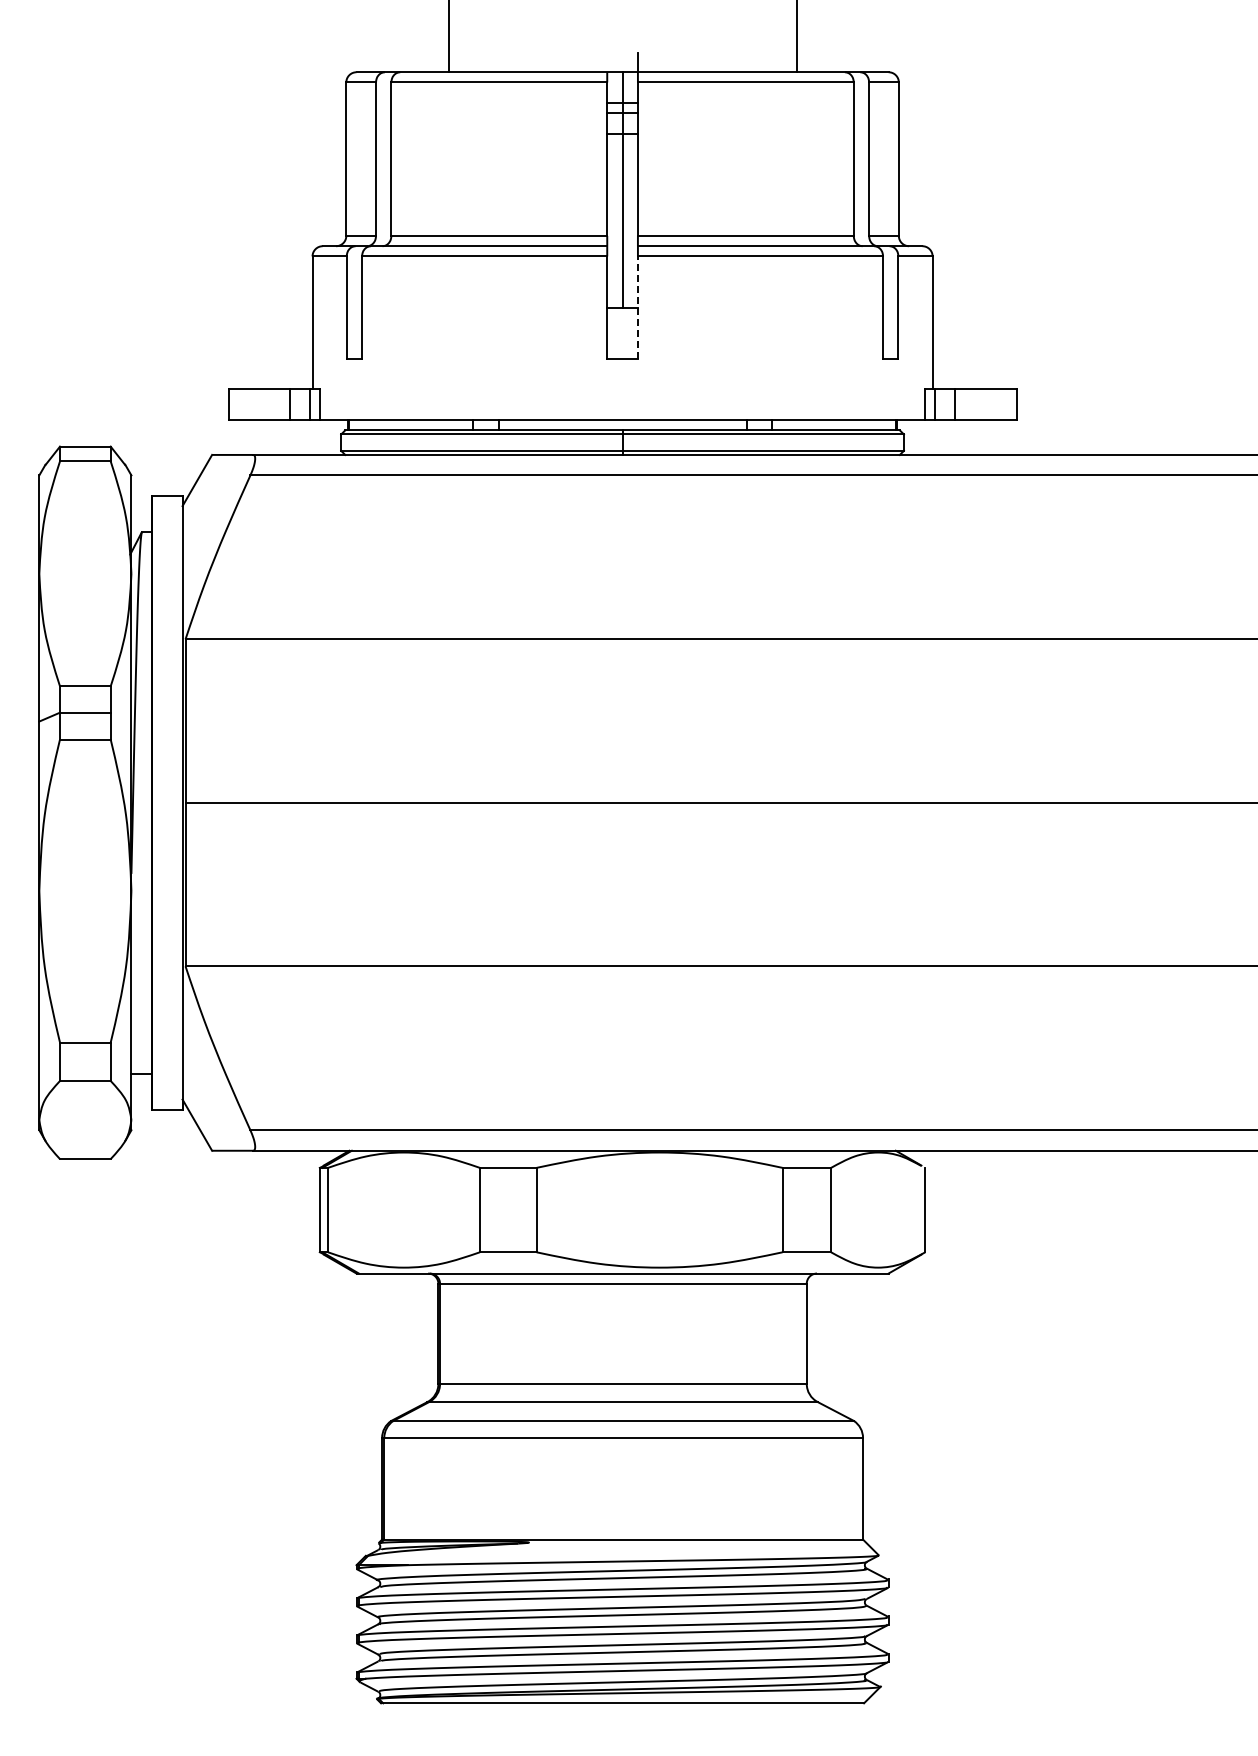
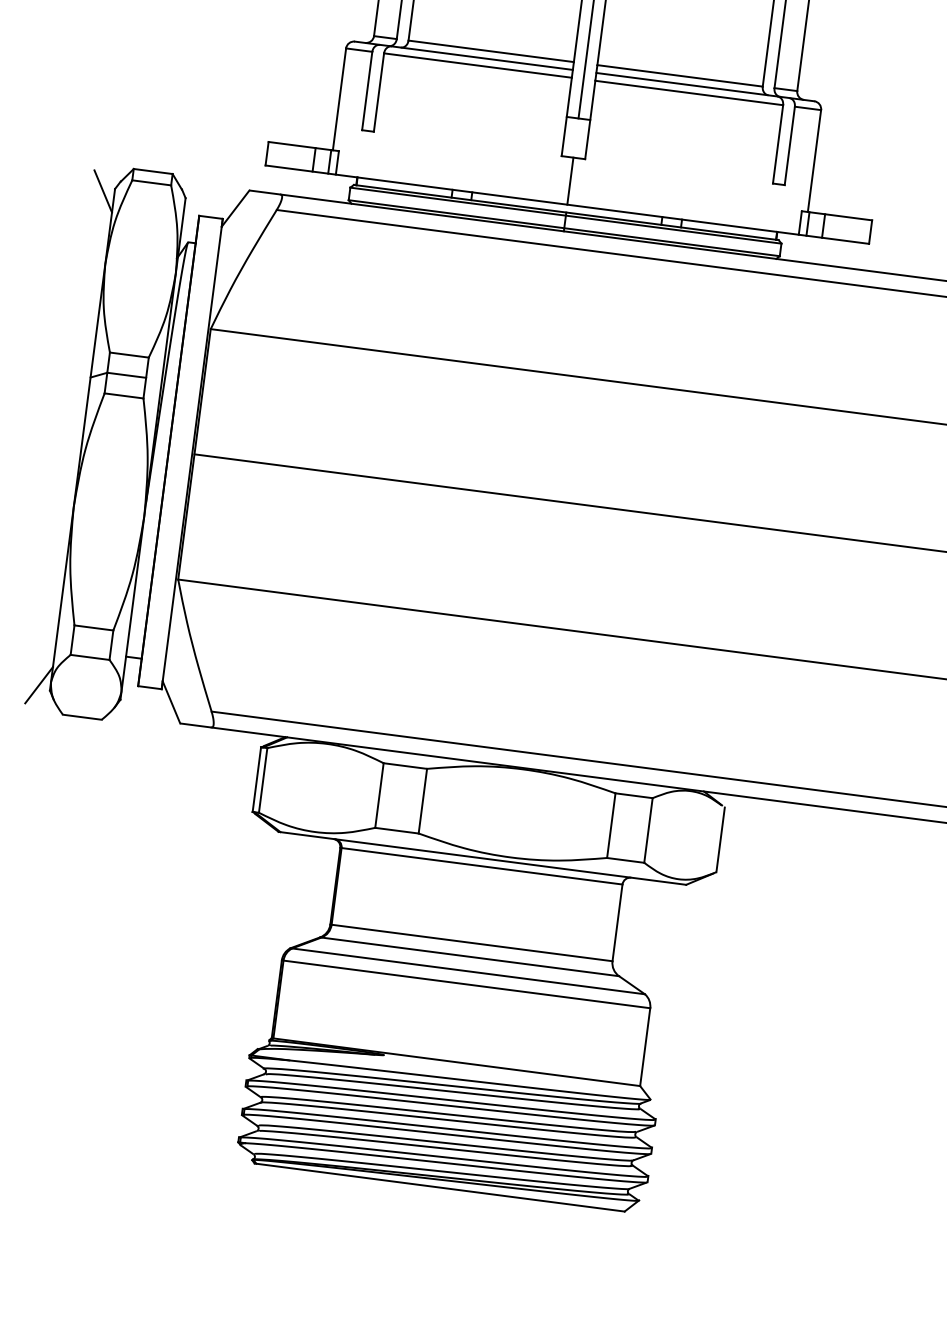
line: (637, 307) -> (589, 119), dashed -> solid
line: (622, 389) -> (570, 181), added
line: (24, 480) -> (103, 191), added
line: (24, 1124) -> (39, 684), added

